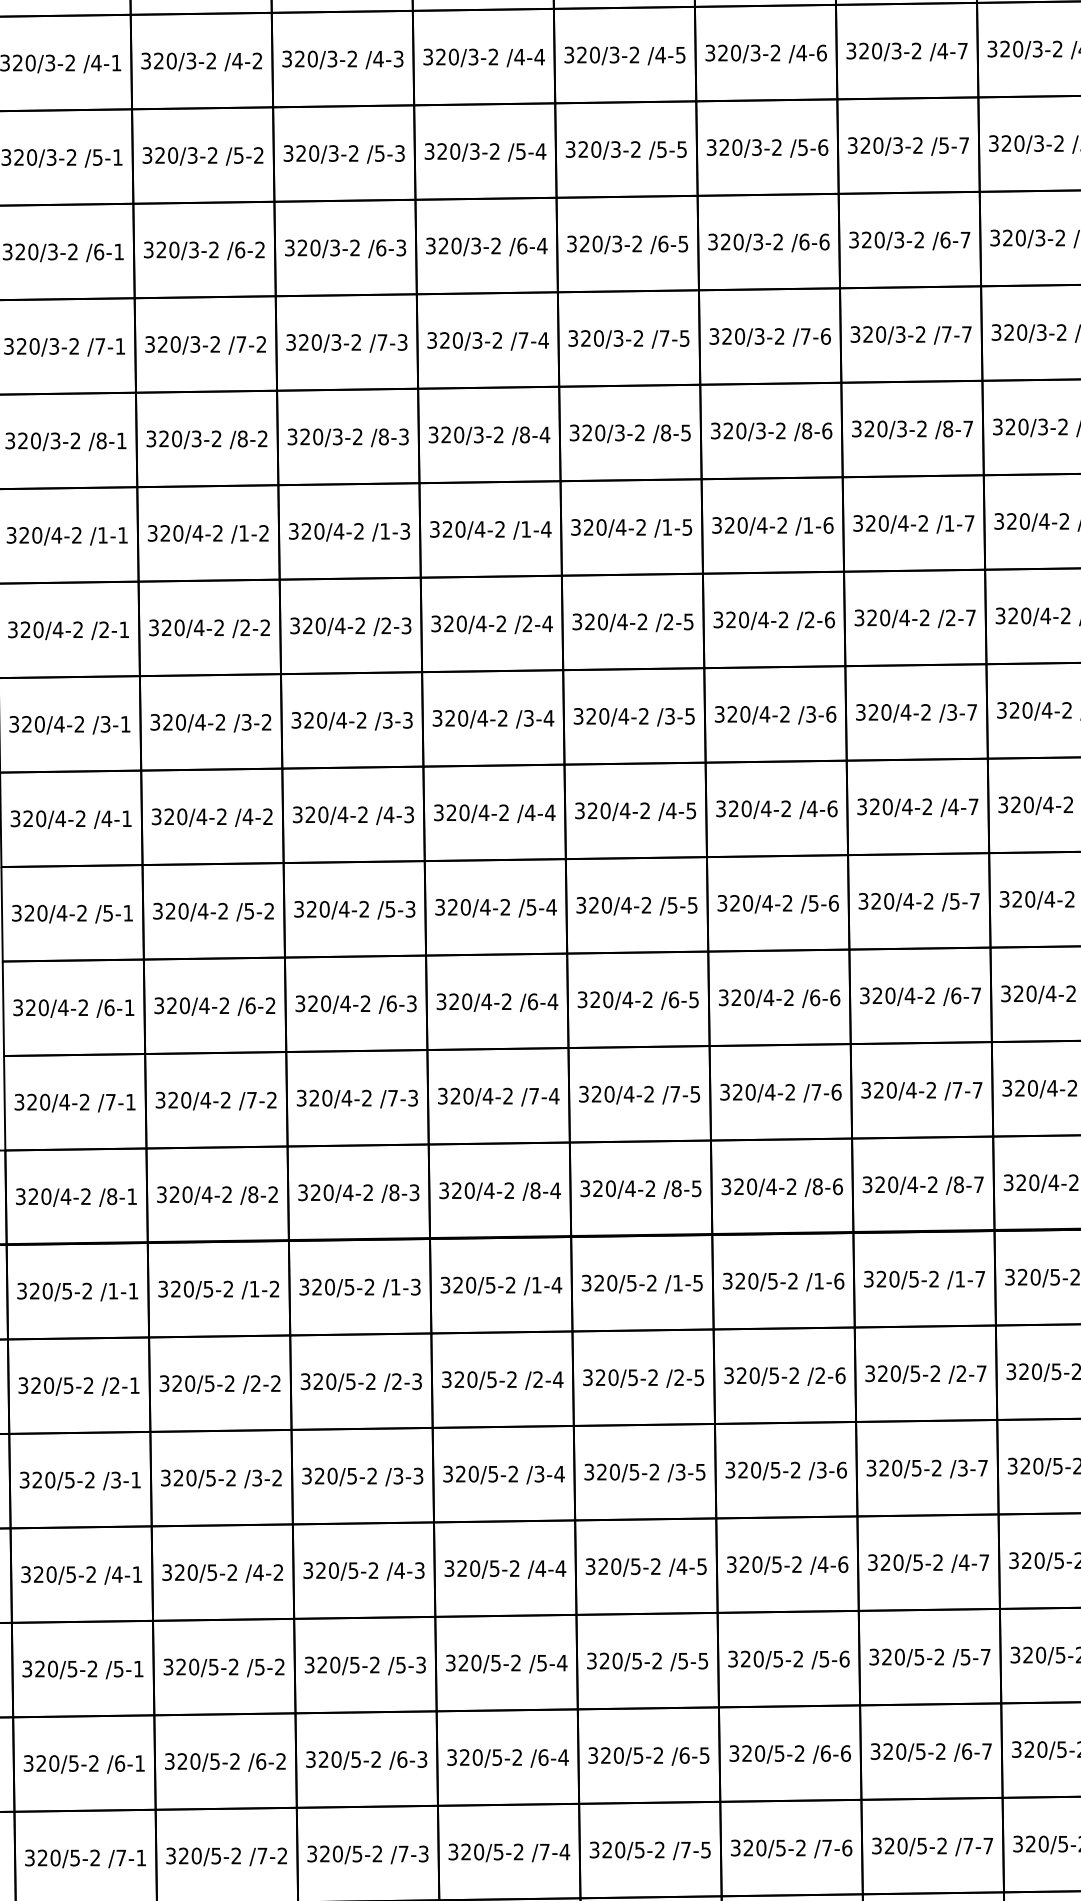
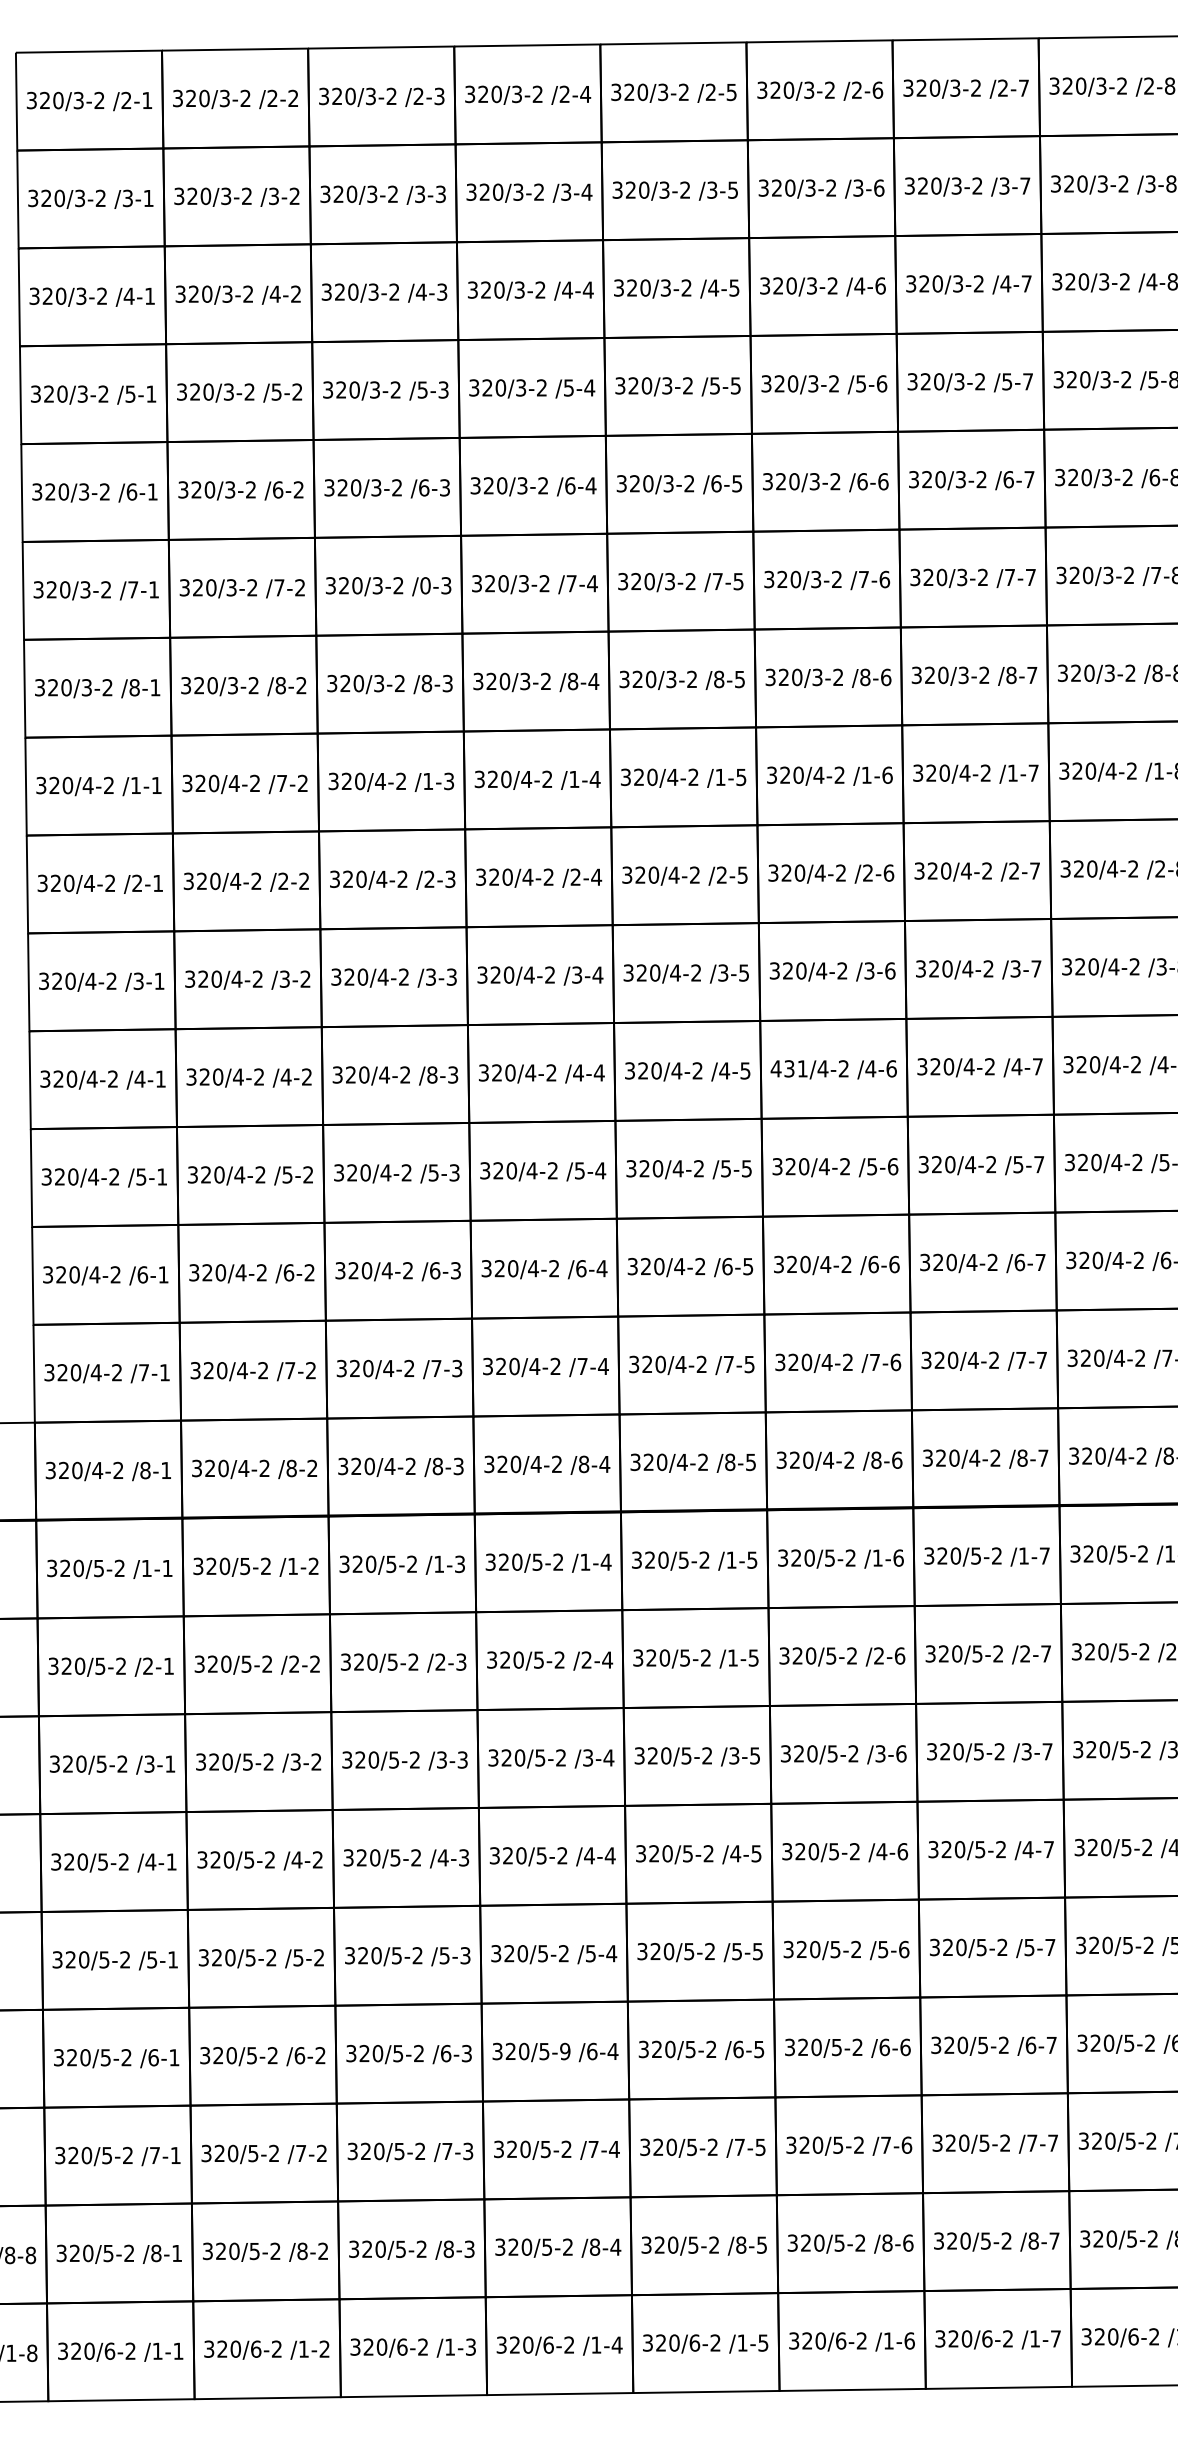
text: (382, 342) -> (425, 585), /7-3 -> /0-3
text: (243, 533) -> (281, 783), /1-2 -> /7-2
text: (732, 808) -> (788, 1068), 320/4-2 -> 431/4-2
text: (388, 814) -> (431, 1074), /4-3 -> /8-3
text: (678, 1377) -> (732, 1657), /2-5 -> /1-5
text: (517, 1757) -> (565, 2051), 320/5-2 -> 320/5-9

